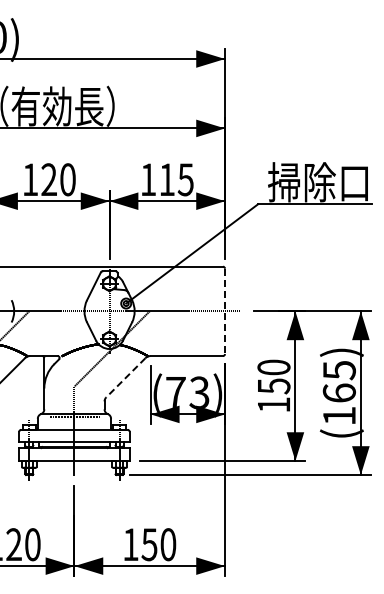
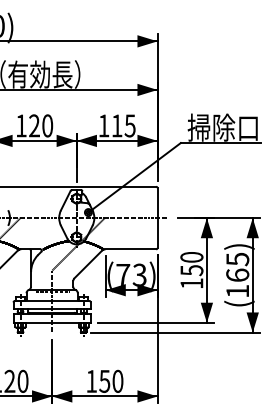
line: (225, 311) -> (157, 218), dashed -> solid
line: (125, 377) -> (87, 264), dashed -> solid

